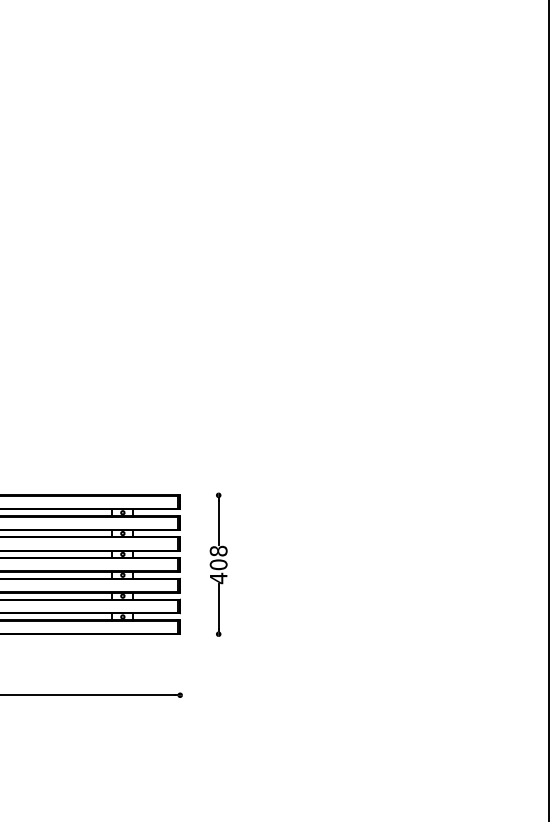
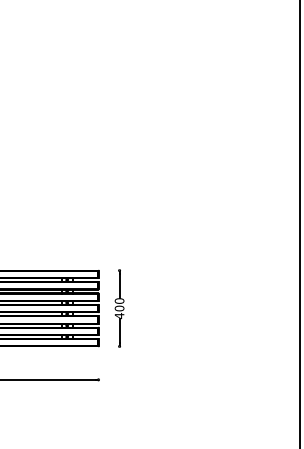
text: (218, 550) -> (119, 300), 408 -> 400

